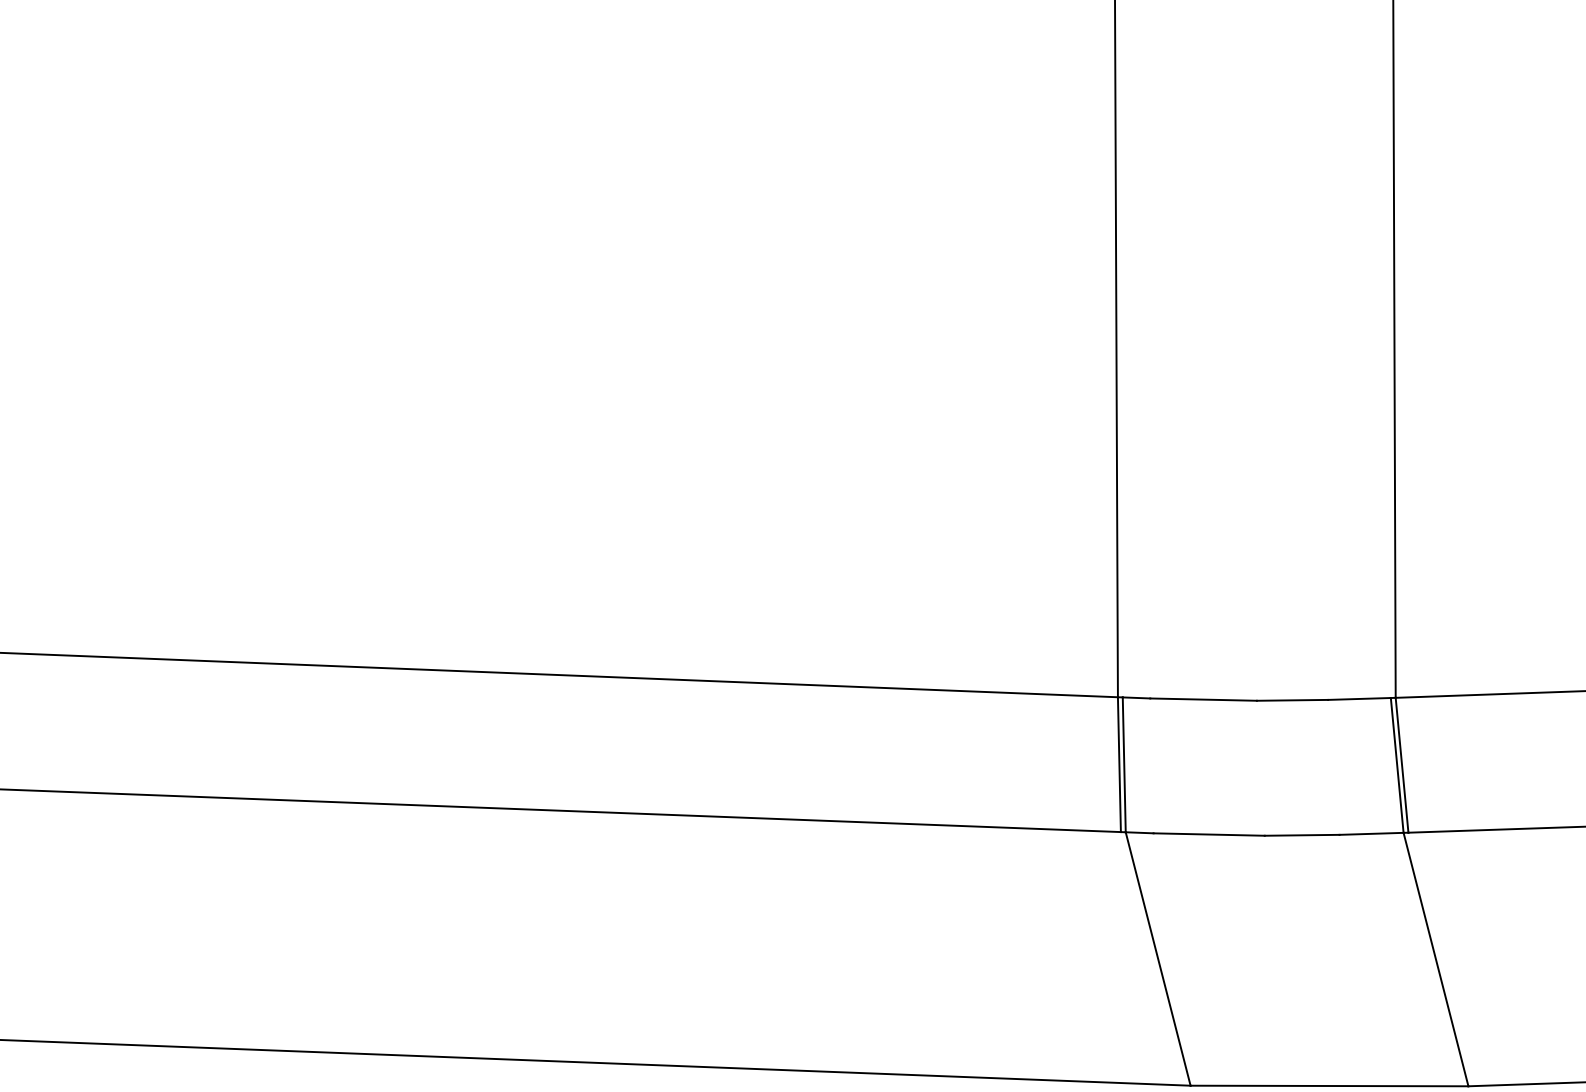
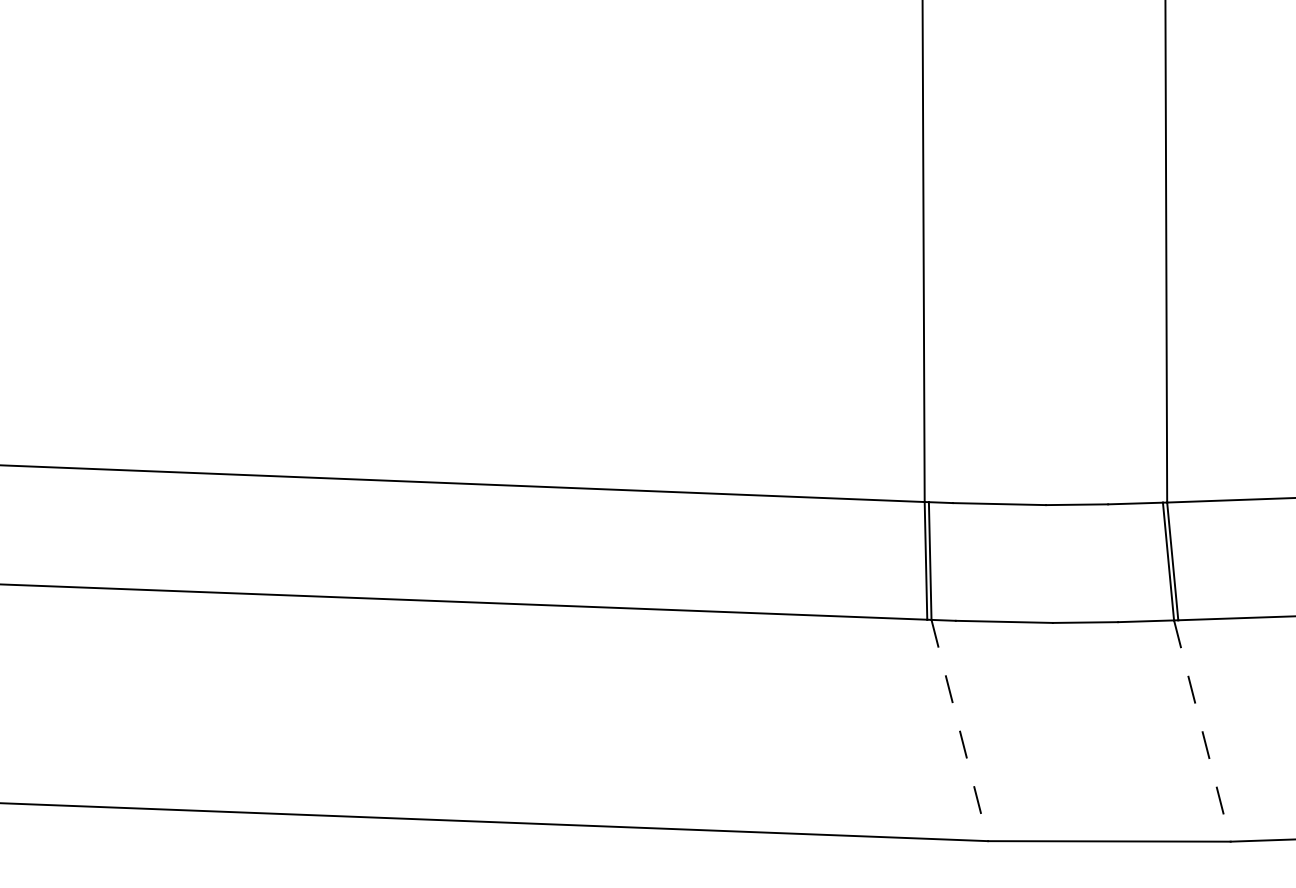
line: (1158, 958) -> (960, 730), solid -> dashed
line: (1436, 959) -> (1202, 730), solid -> dashed

